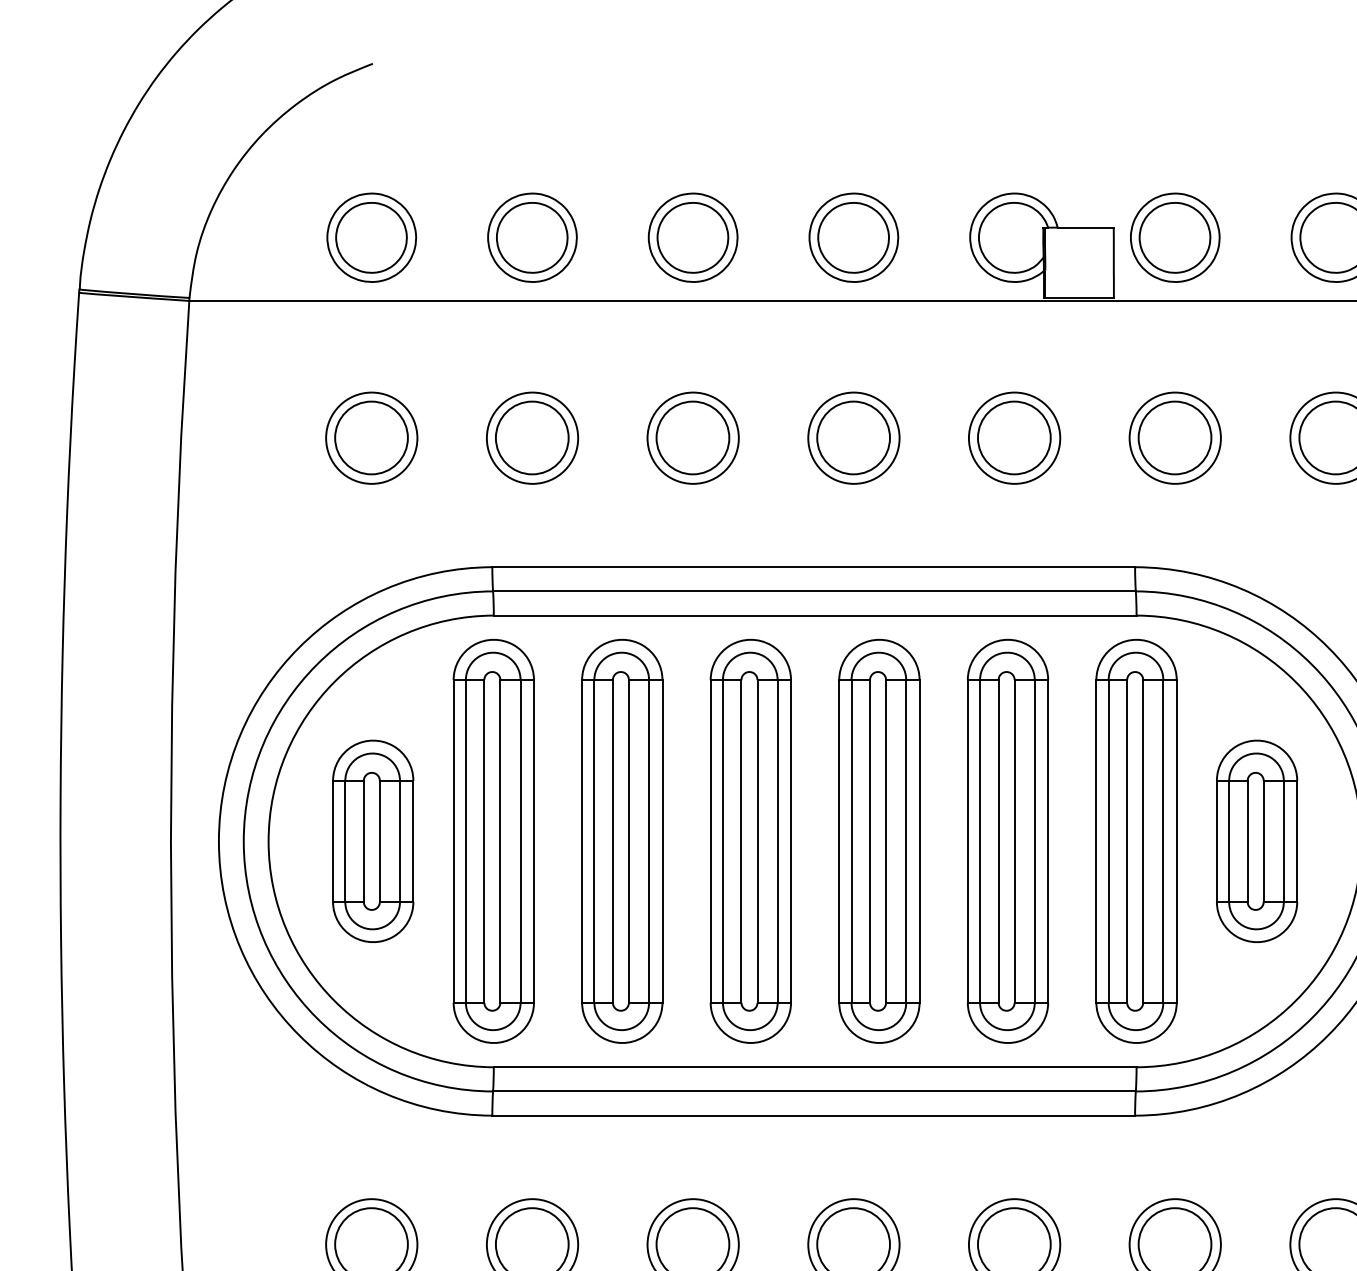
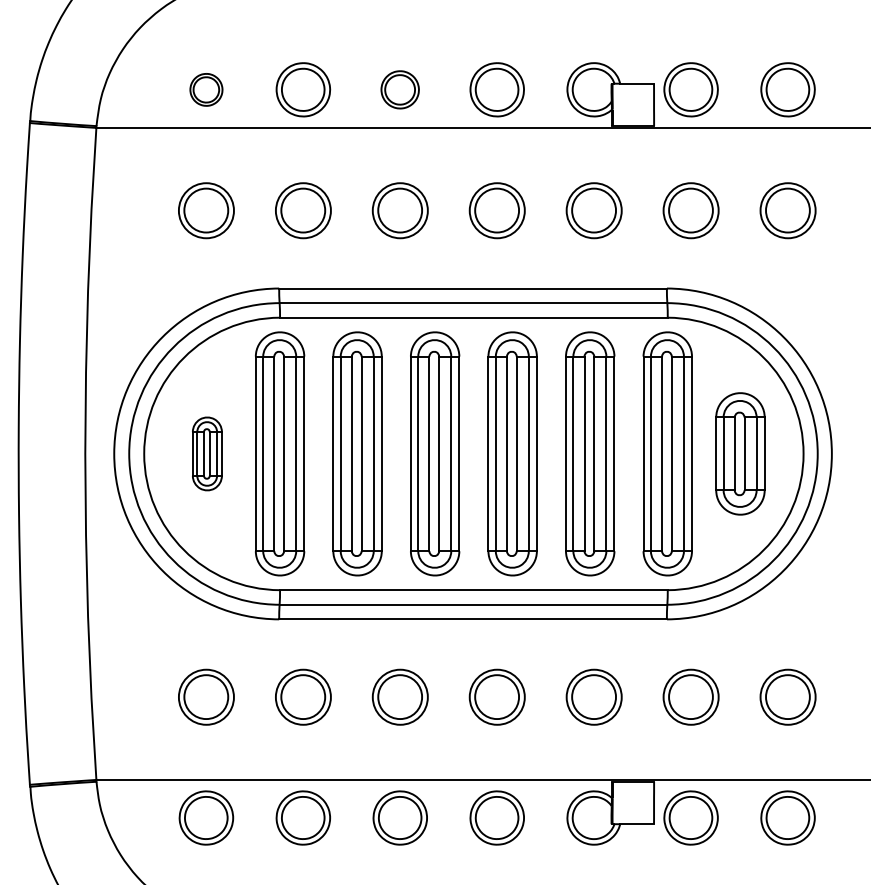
part: (371, 237) -> (206, 89), size x0.6
part: (691, 237) -> (399, 89), size x0.7
part: (373, 840) -> (207, 453), size x0.6

